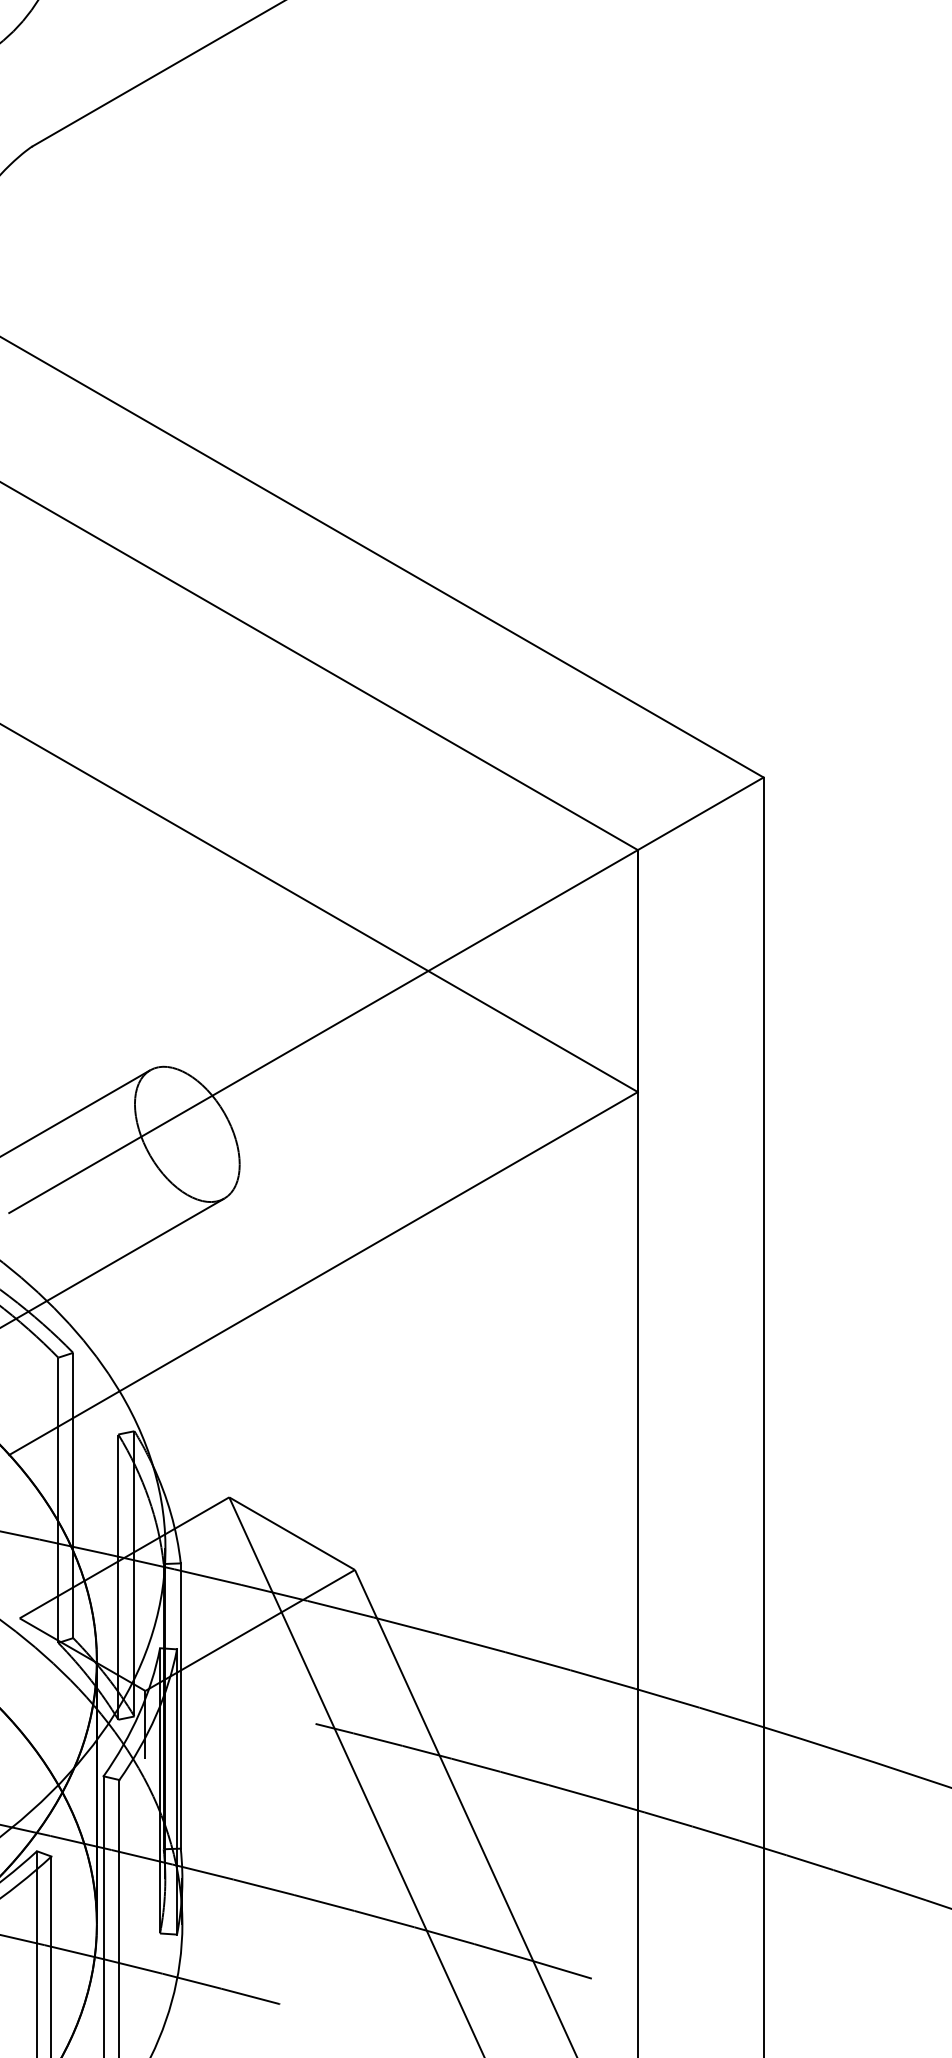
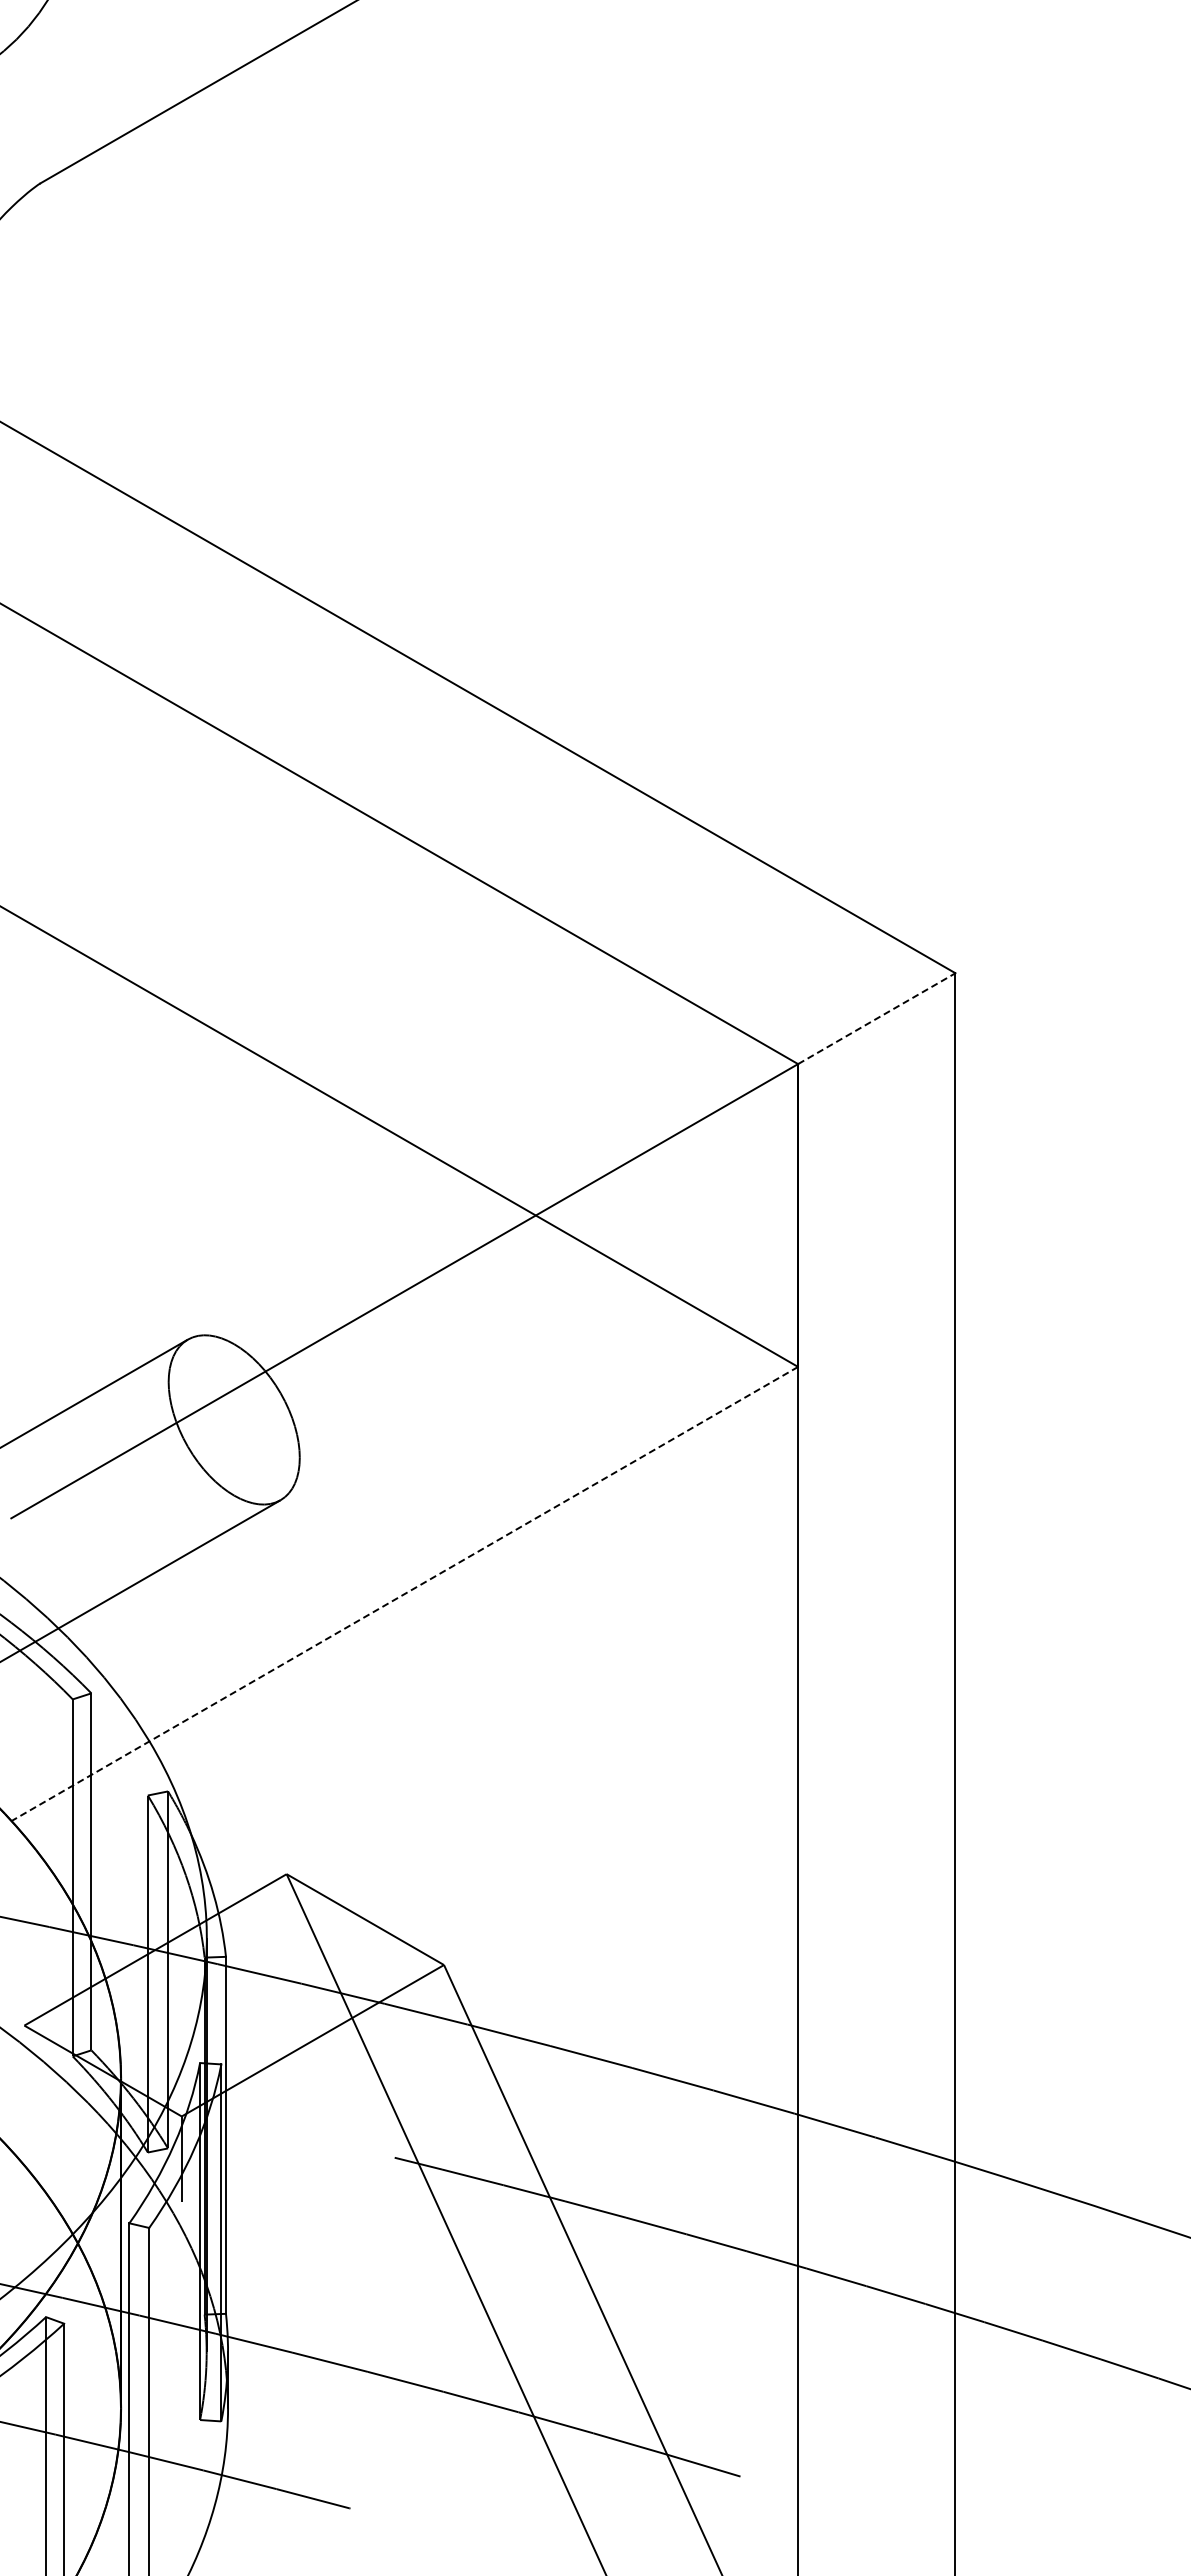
line: (700, 813) -> (876, 1018), solid -> dashed
line: (323, 1273) -> (404, 1594), solid -> dashed

